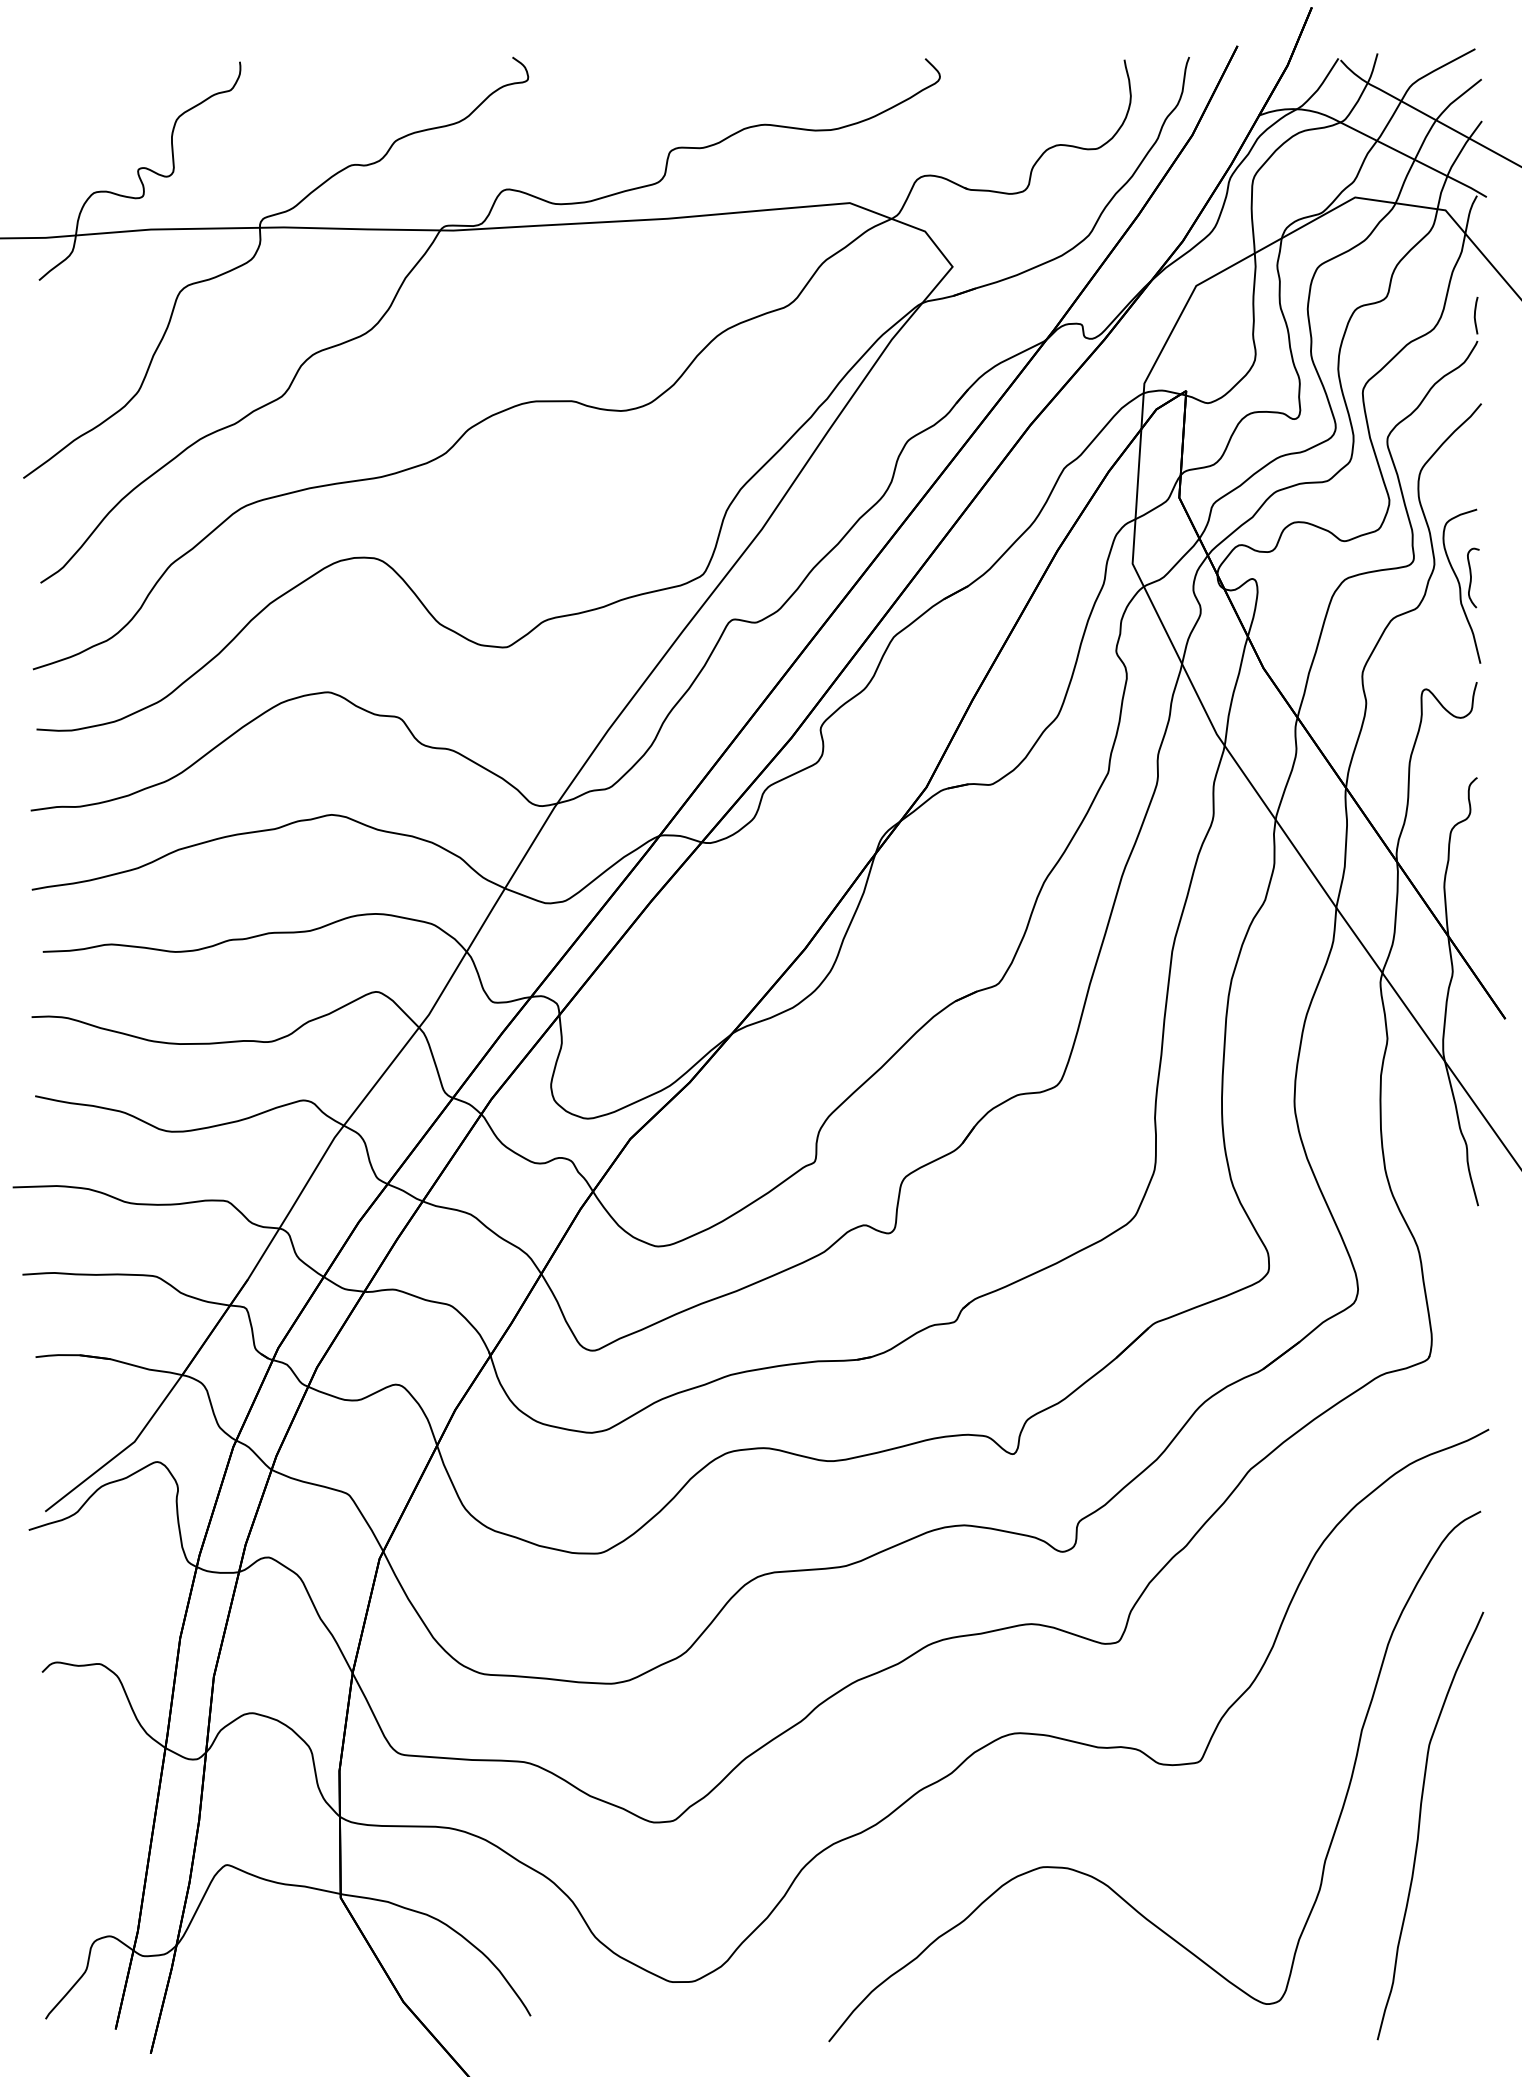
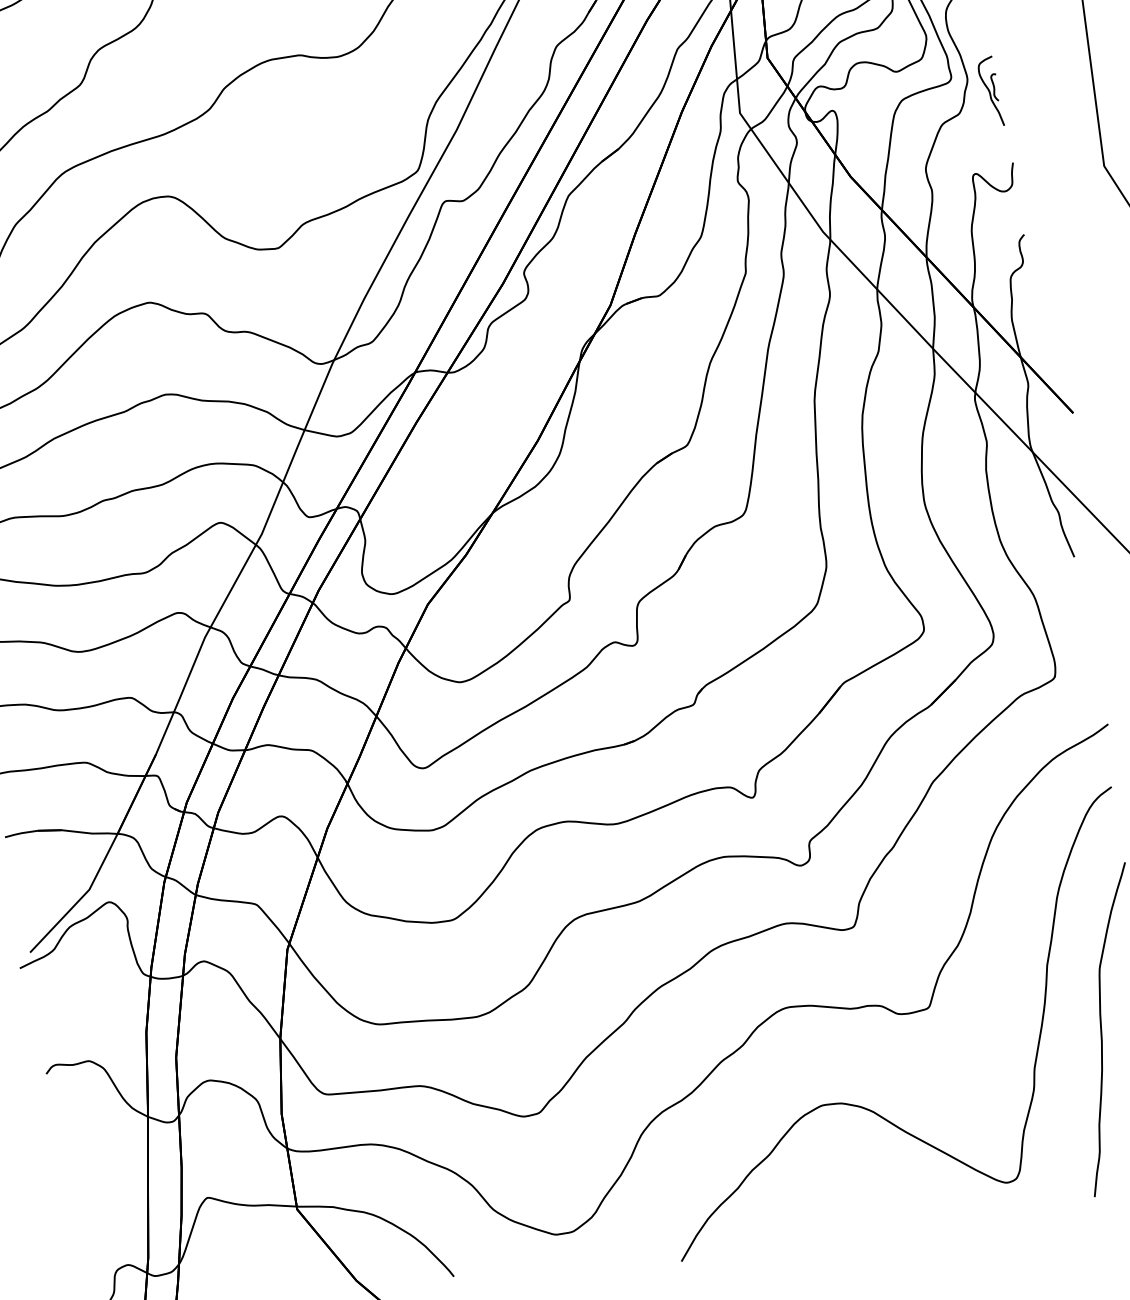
part: (1461, 585) -> (990, 91), size x0.6

